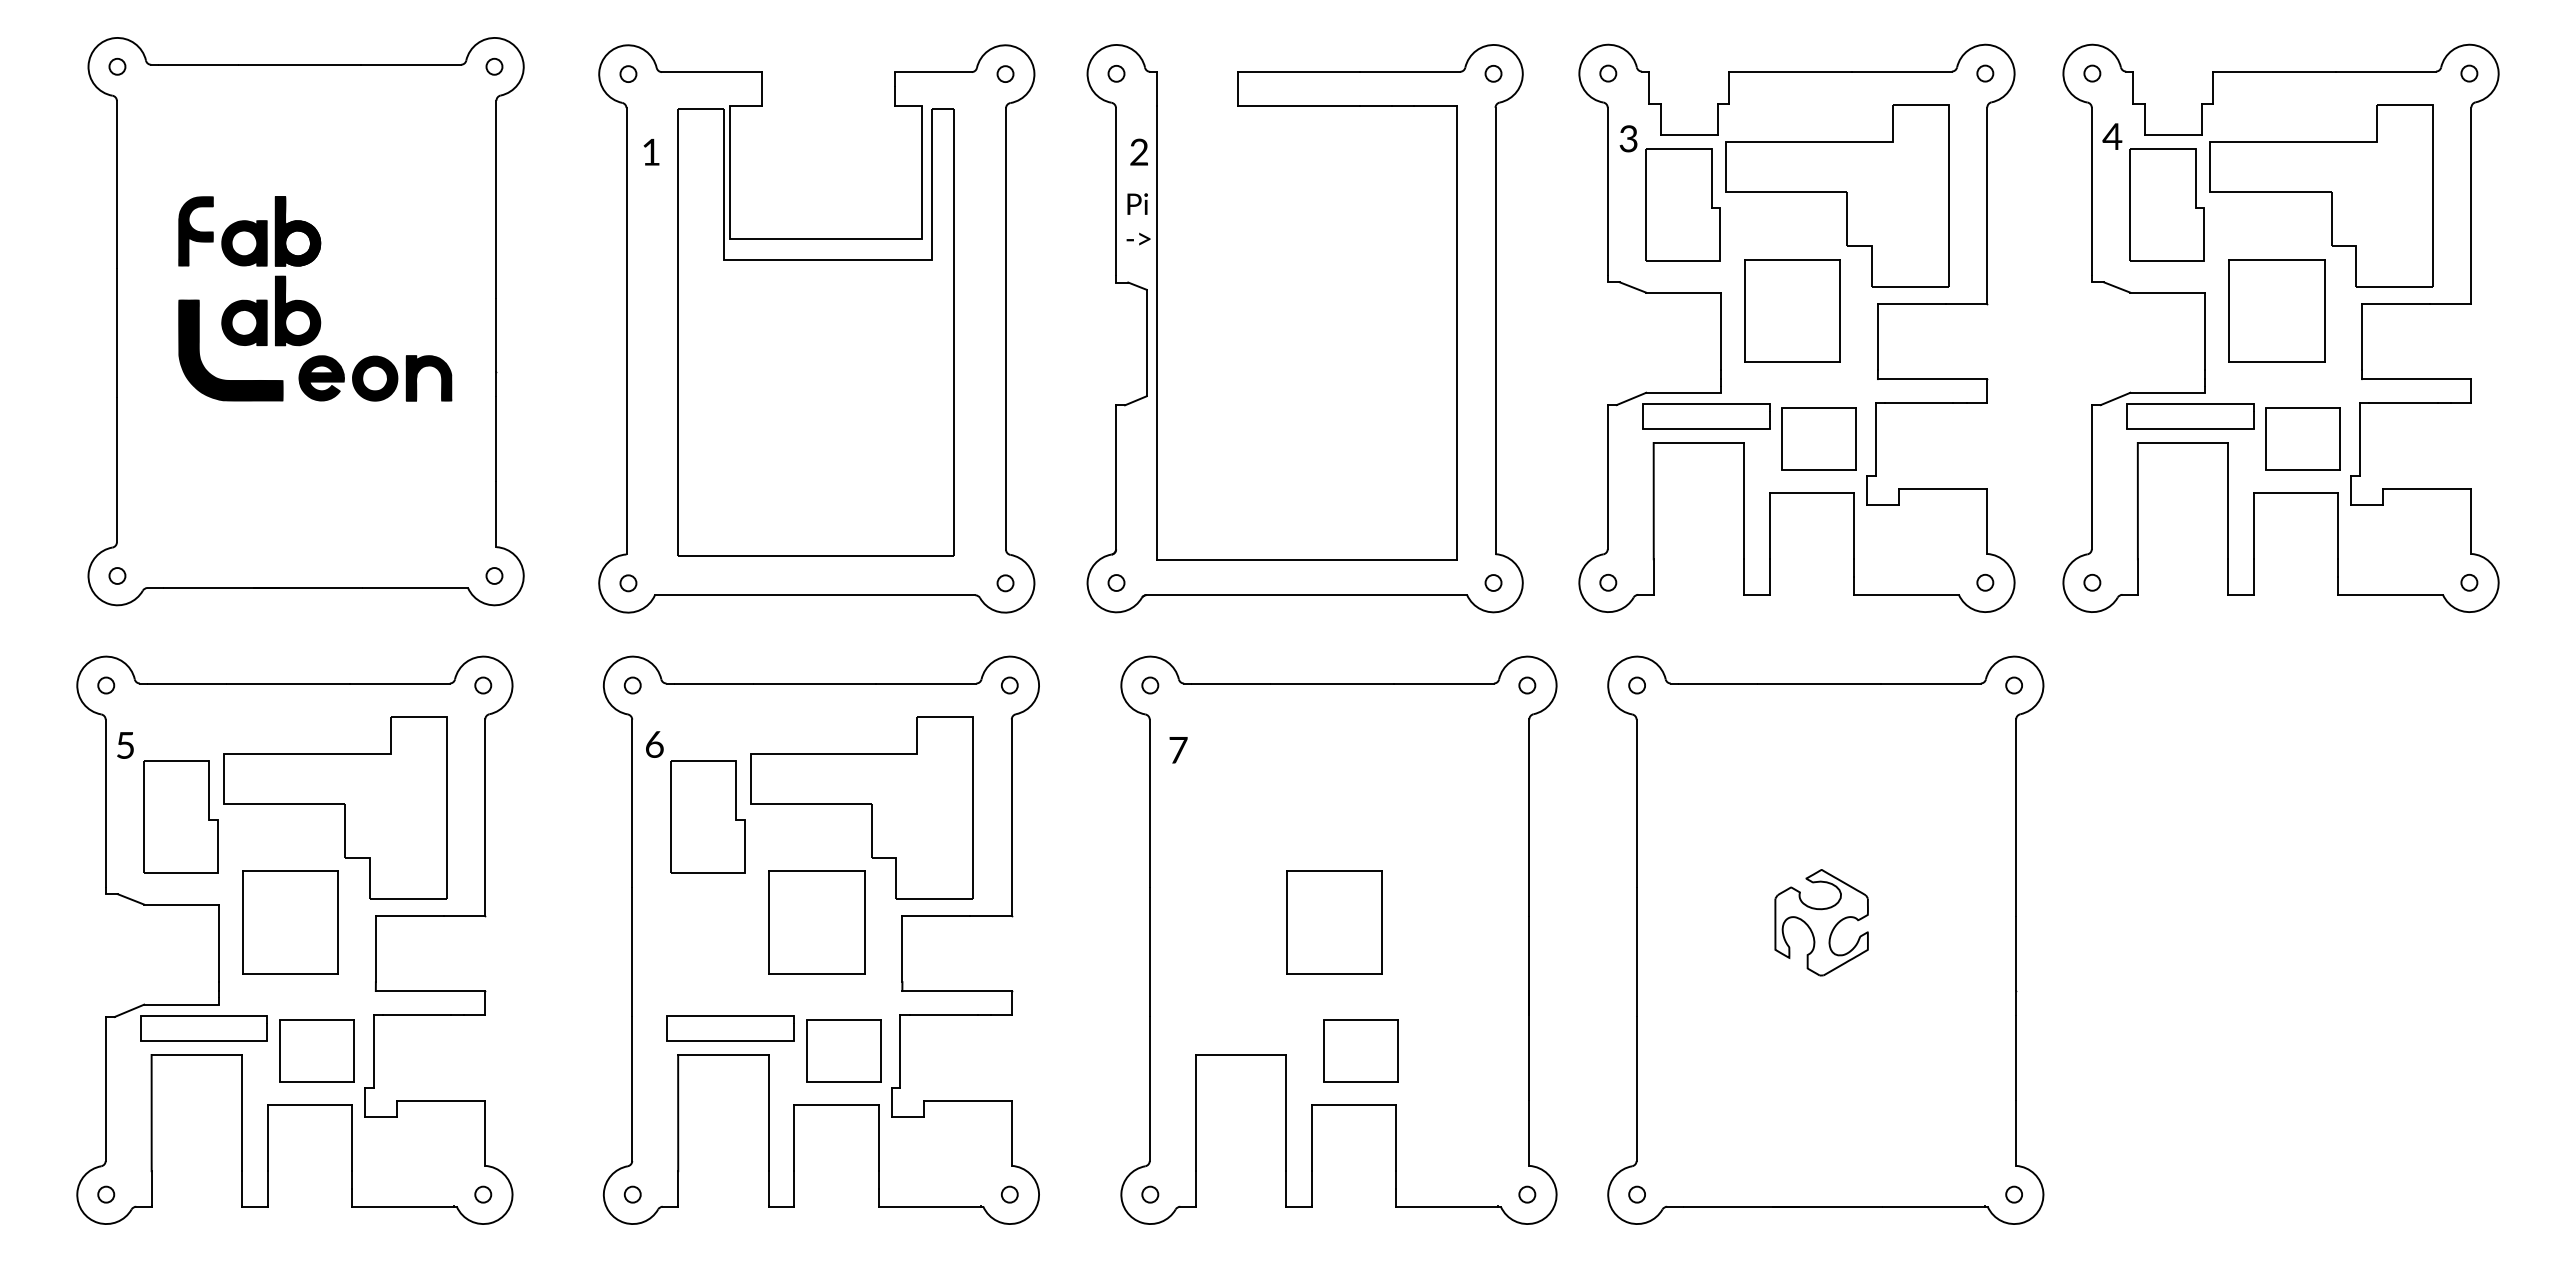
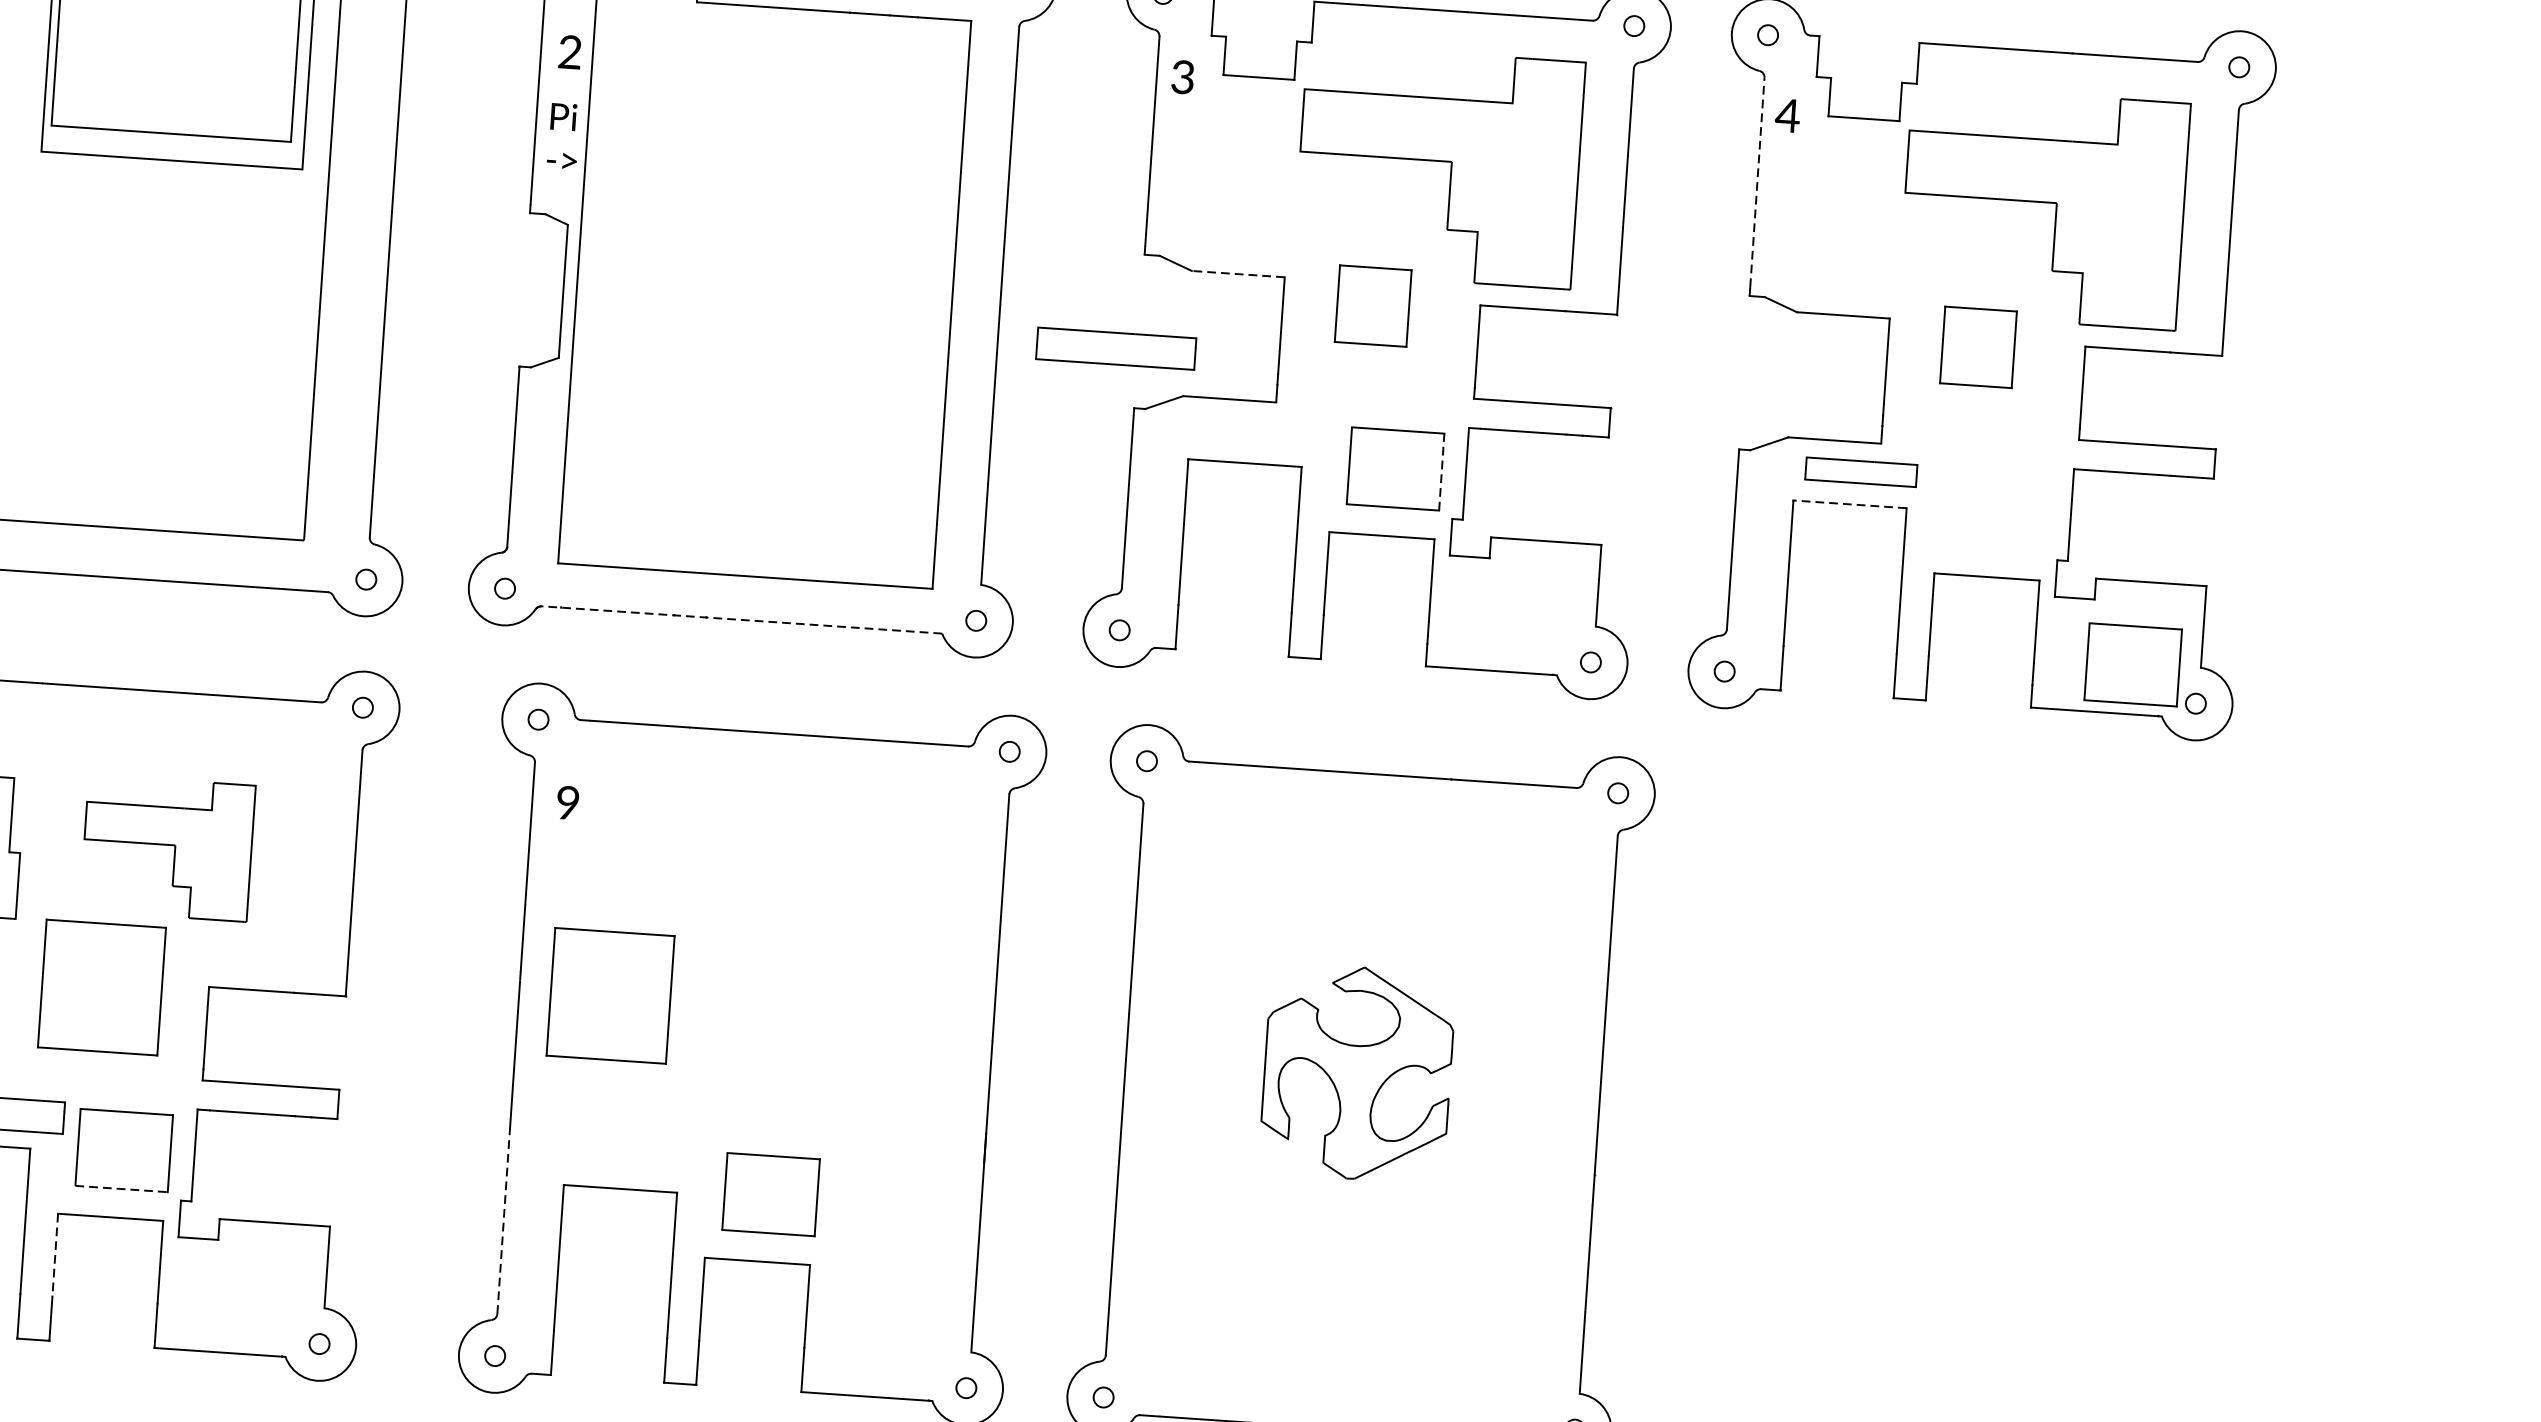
line: (2091, 191) -> (1756, 182), solid -> dashed
part: (1682, 204) -> (1244, 163), removed
part: (2166, 204) -> (1849, 205), removed
line: (1682, 292) -> (1237, 273), solid -> dashed
part: (1792, 310) -> (1373, 305), size x0.6
part: (2276, 310) -> (1978, 346), size x0.6
part: (1706, 416) -> (1116, 348), moved
part: (2190, 416) -> (1861, 472), size x0.7
part: (2302, 438) -> (2132, 663), moved
line: (1856, 439) -> (1442, 472), solid -> dashed
line: (2182, 442) -> (1849, 503), solid -> dashed
line: (1306, 595) -> (741, 620), solid -> dashed
text: (1178, 749) -> (568, 802), 7 -> 9
part: (861, 807) -> (167, 847), size x0.6
part: (1334, 922) -> (610, 995), moved
part: (1821, 922) -> (1357, 1073), size x1.6
line: (843, 1081) -> (121, 1188), solid -> dashed
line: (1149, 1089) -> (503, 1224), solid -> dashed
line: (794, 1138) -> (55, 1255), solid -> dashed

